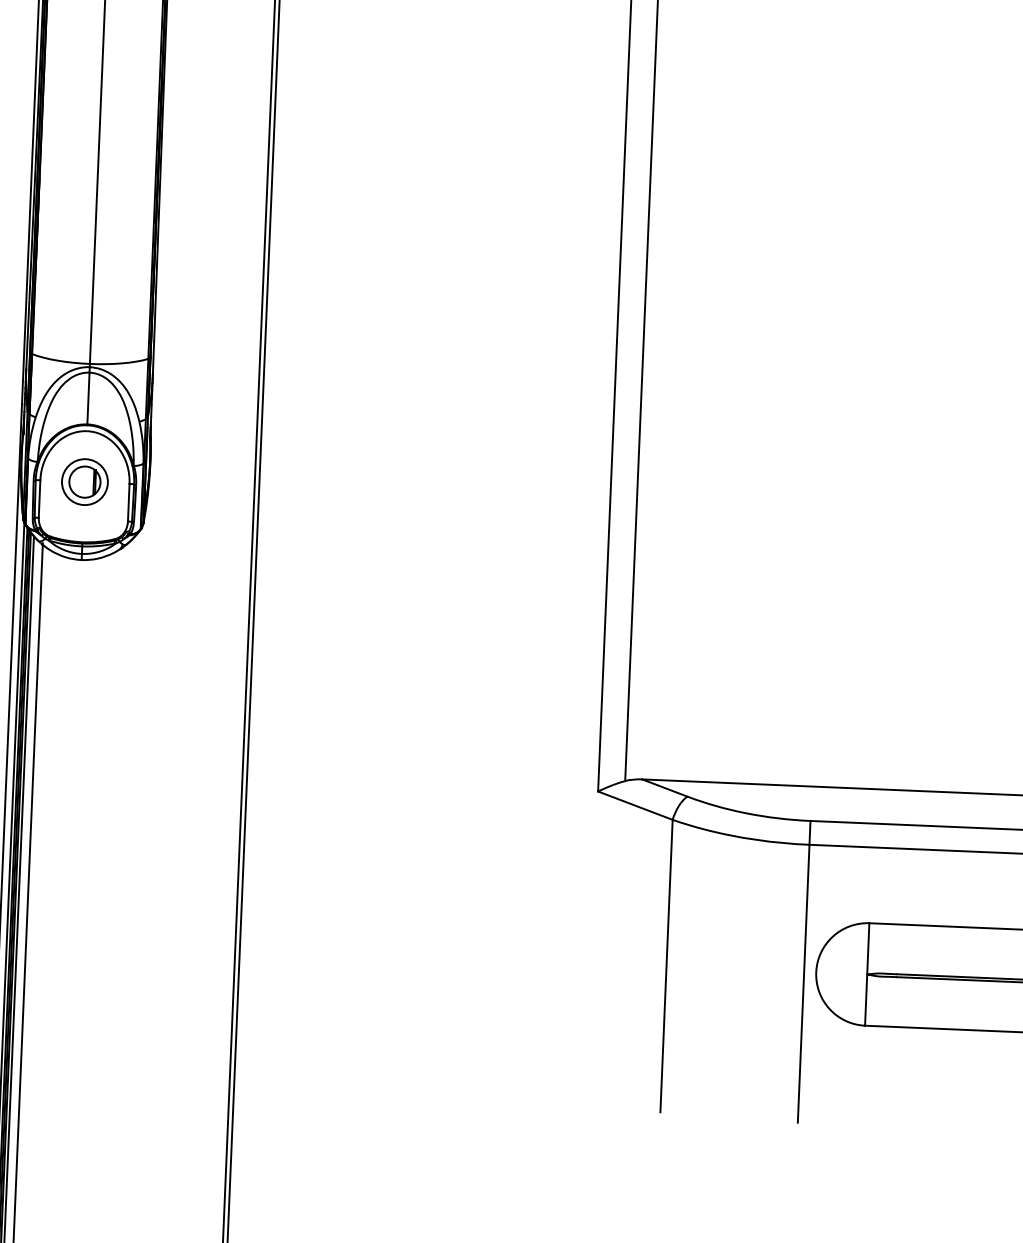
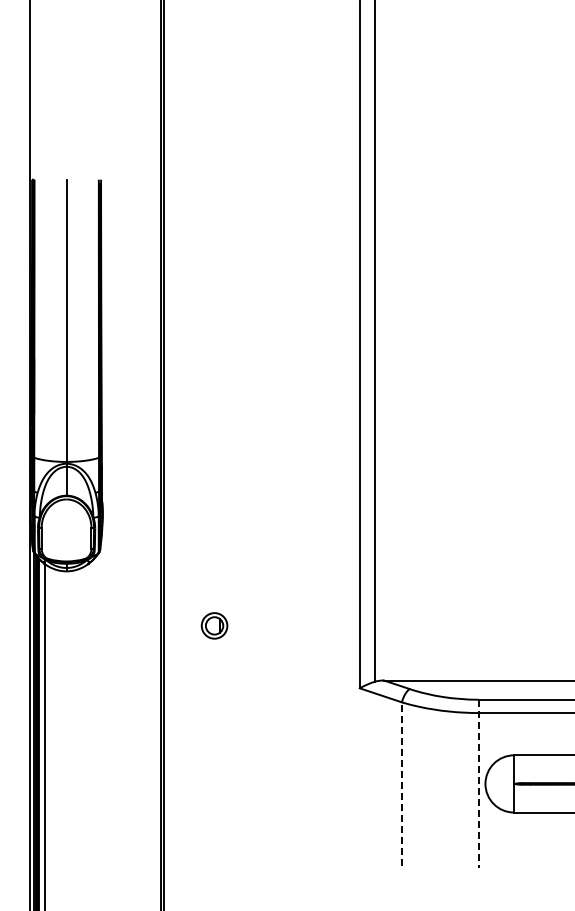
part: (84, 481) -> (214, 625), moved
line: (665, 965) -> (401, 783), solid -> dashed
line: (803, 972) -> (478, 784), solid -> dashed

